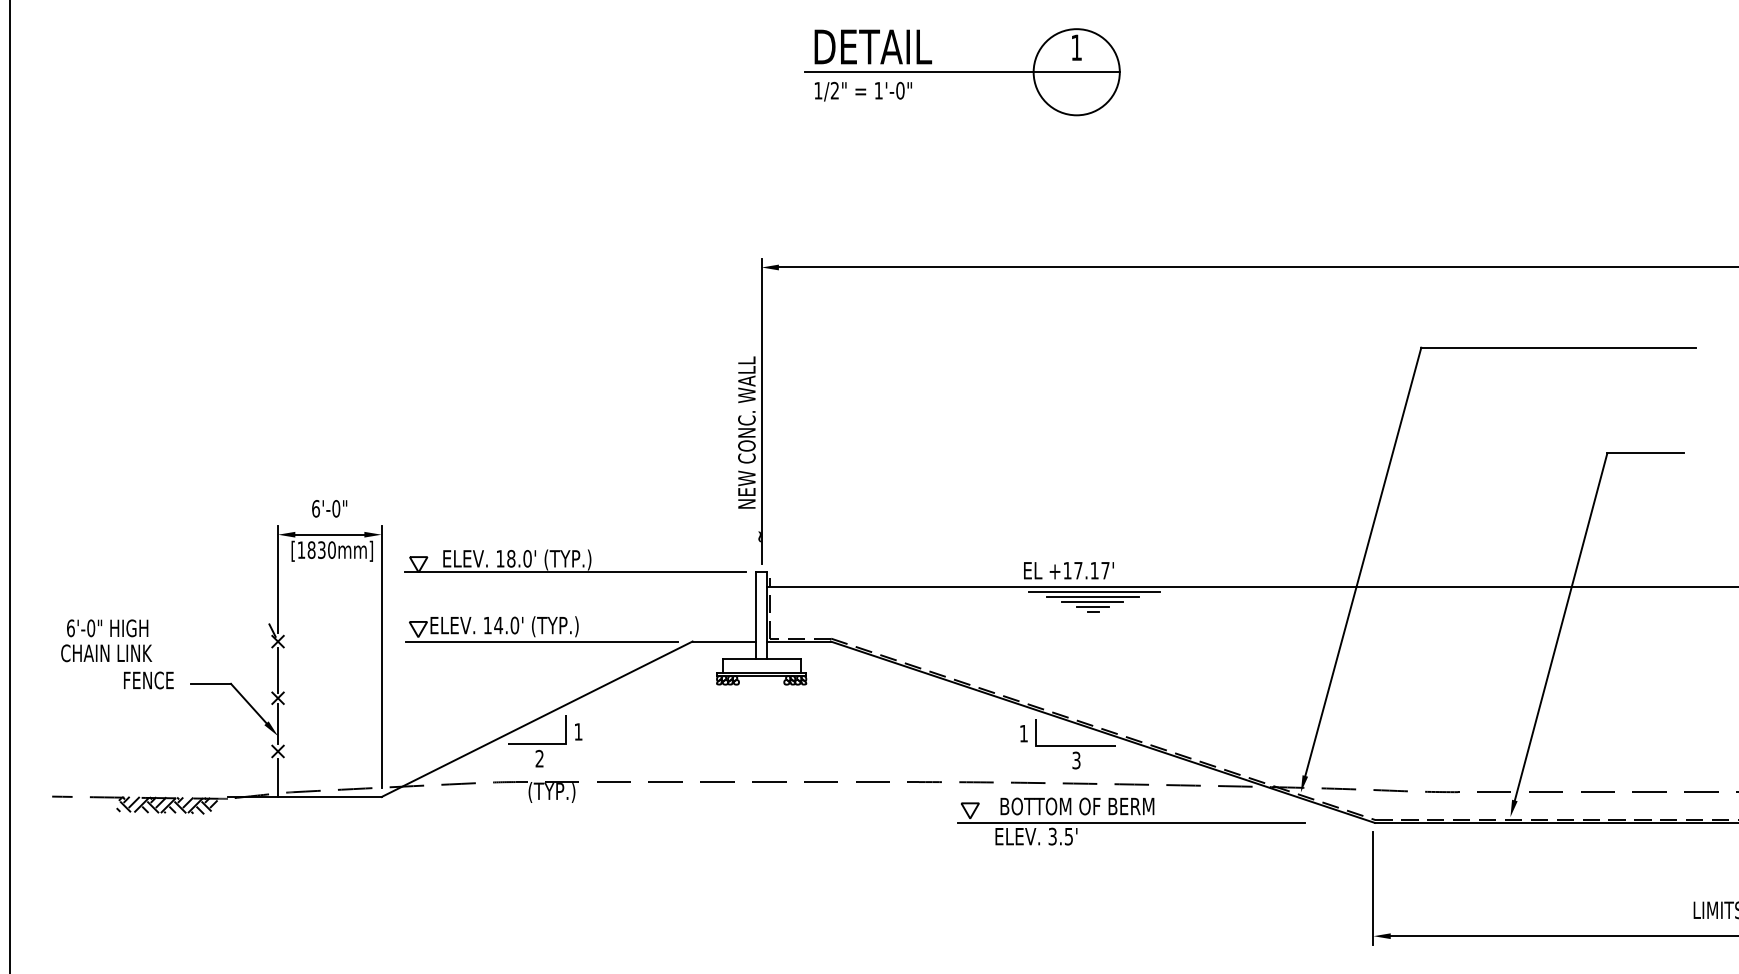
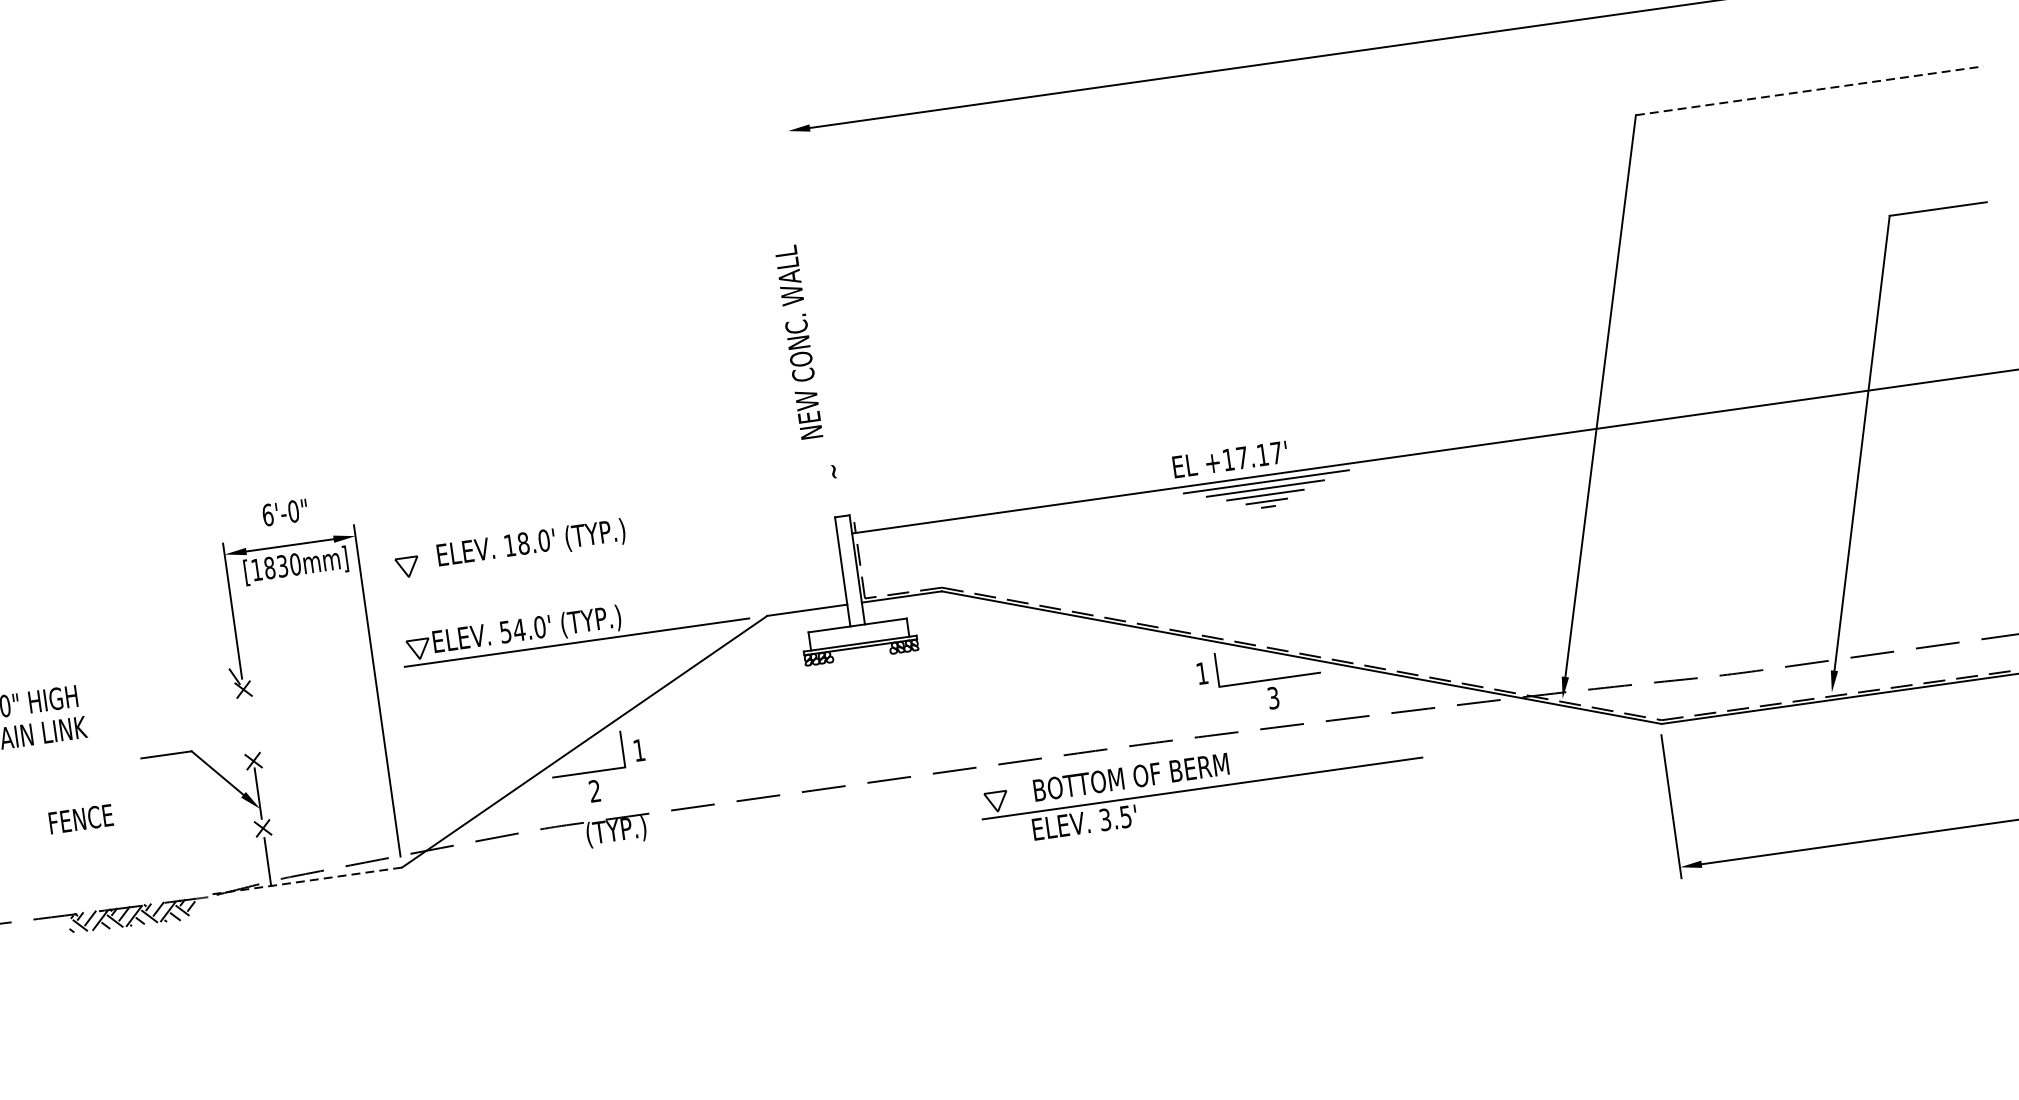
line: (1558, 347) -> (1809, 90), solid -> dashed
line: (761, 410) -> (813, 311), removed
line: (575, 572) -> (607, 549), removed
text: (487, 625) -> (505, 632), 14.0' -> 54.0'
line: (278, 670) -> (249, 726), removed
text: (148, 680) -> (80, 819), moved
line: (304, 797) -> (304, 881), solid -> dashed
part: (1131, 821) -> (1202, 786), moved

